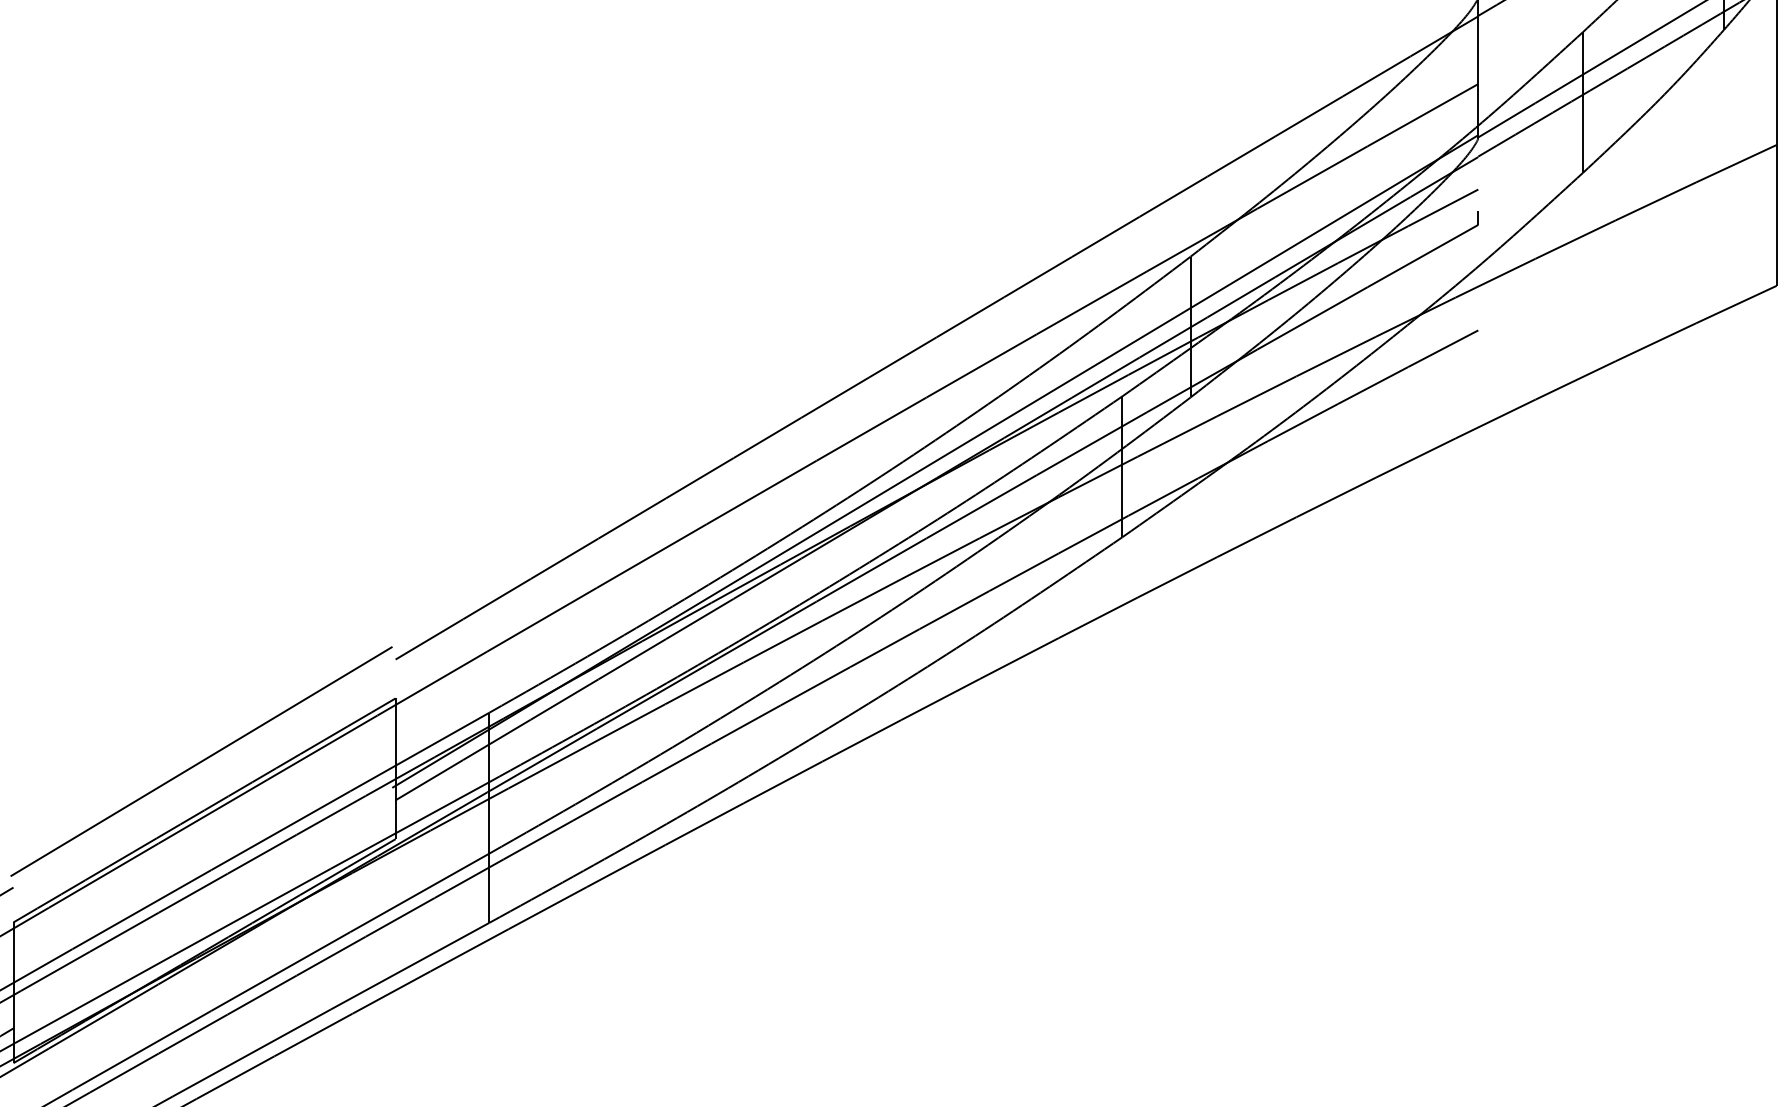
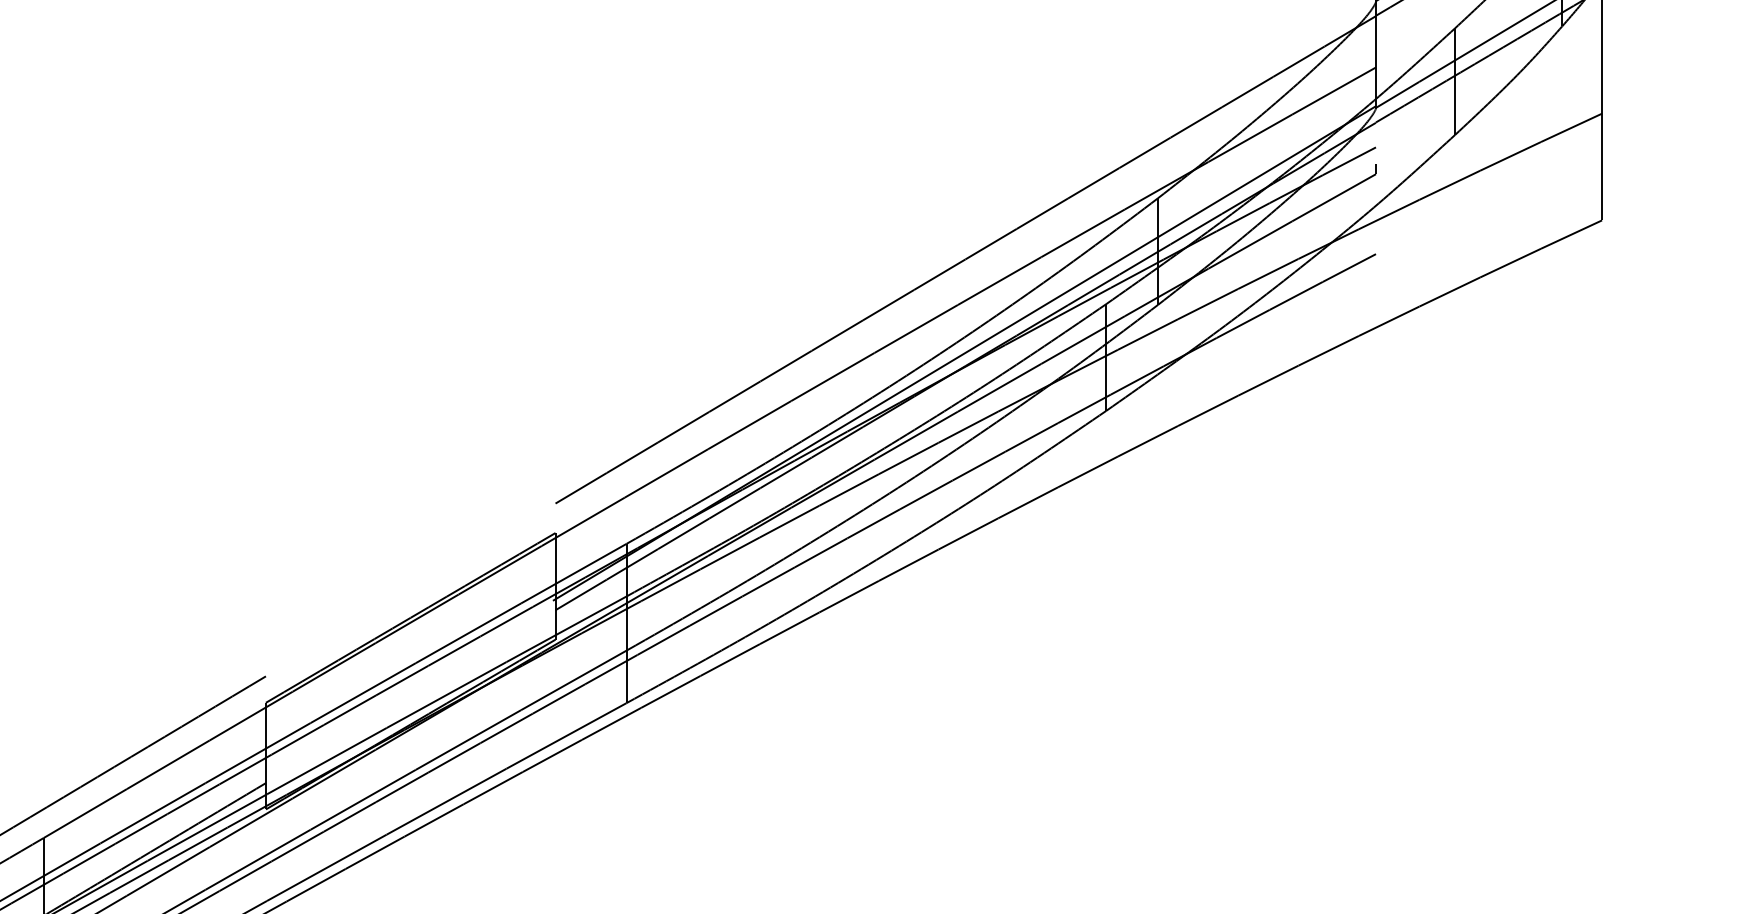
line: (201, 761) -> (408, 580), removed

